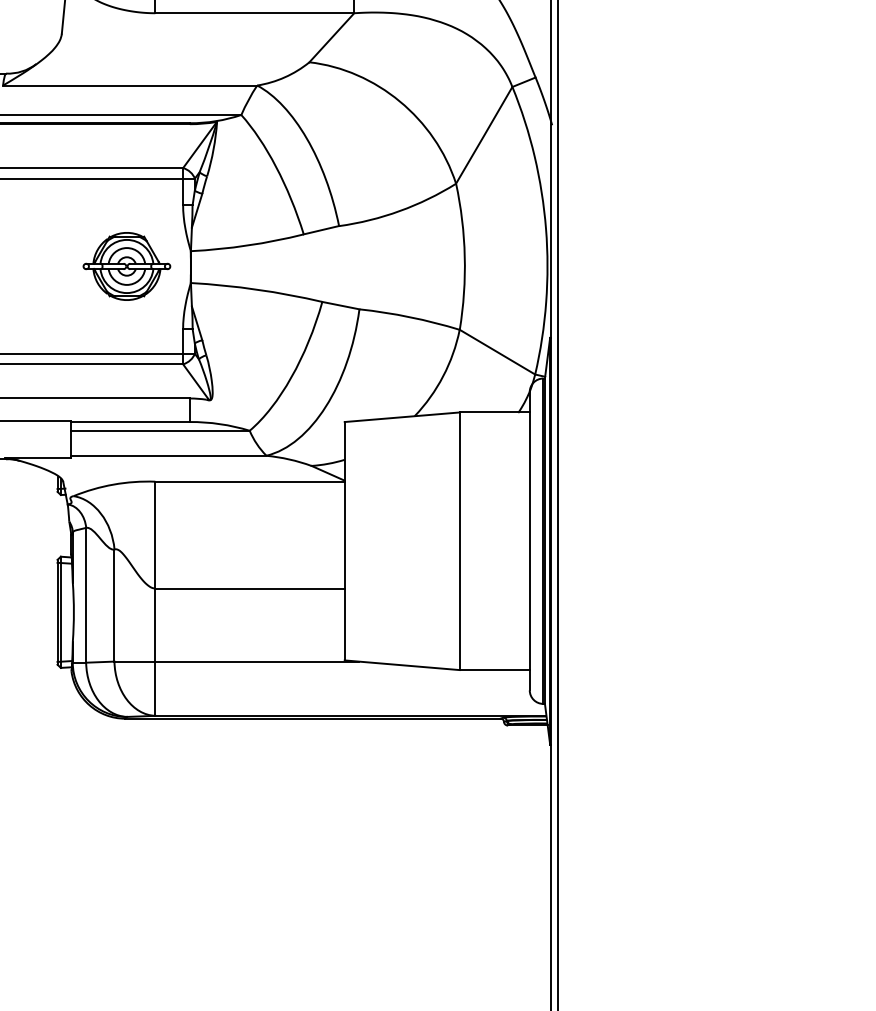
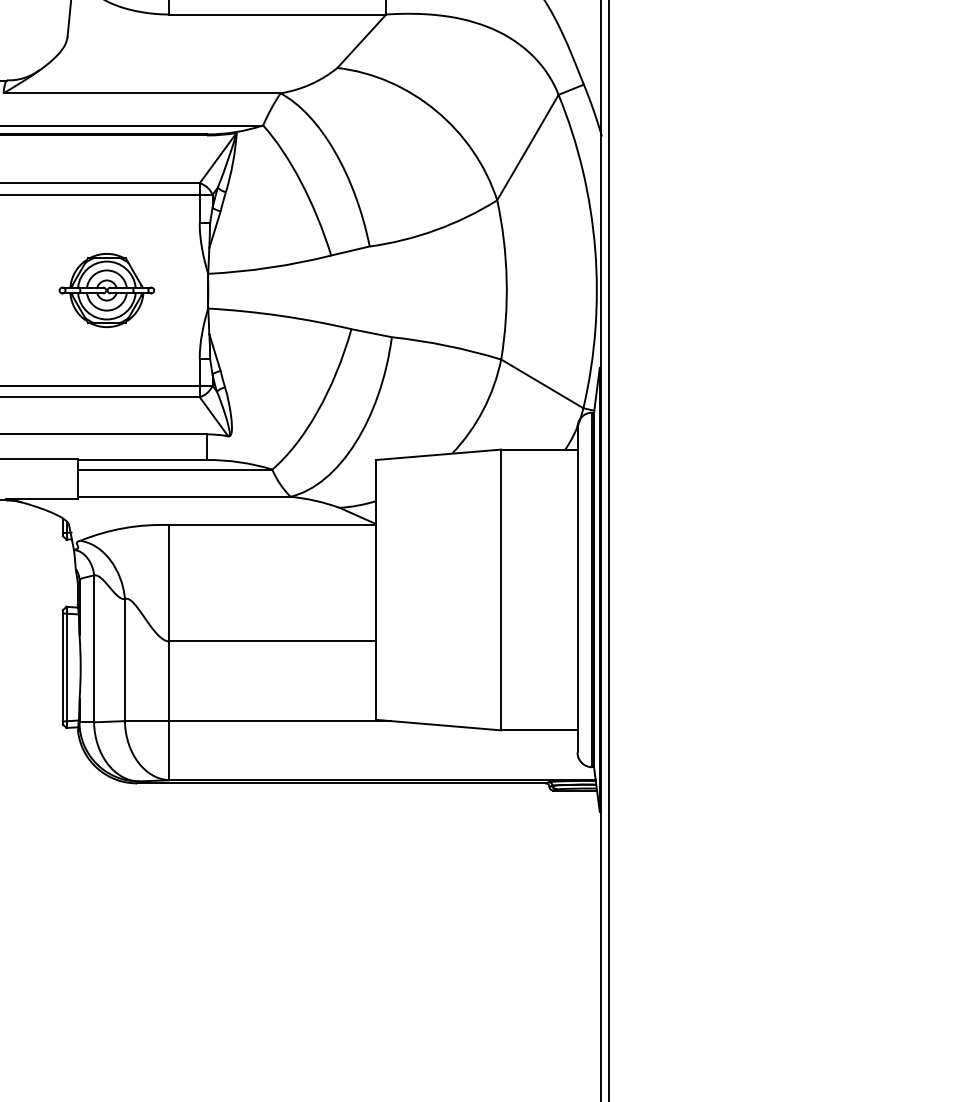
part: (126, 266) -> (106, 290), moved

